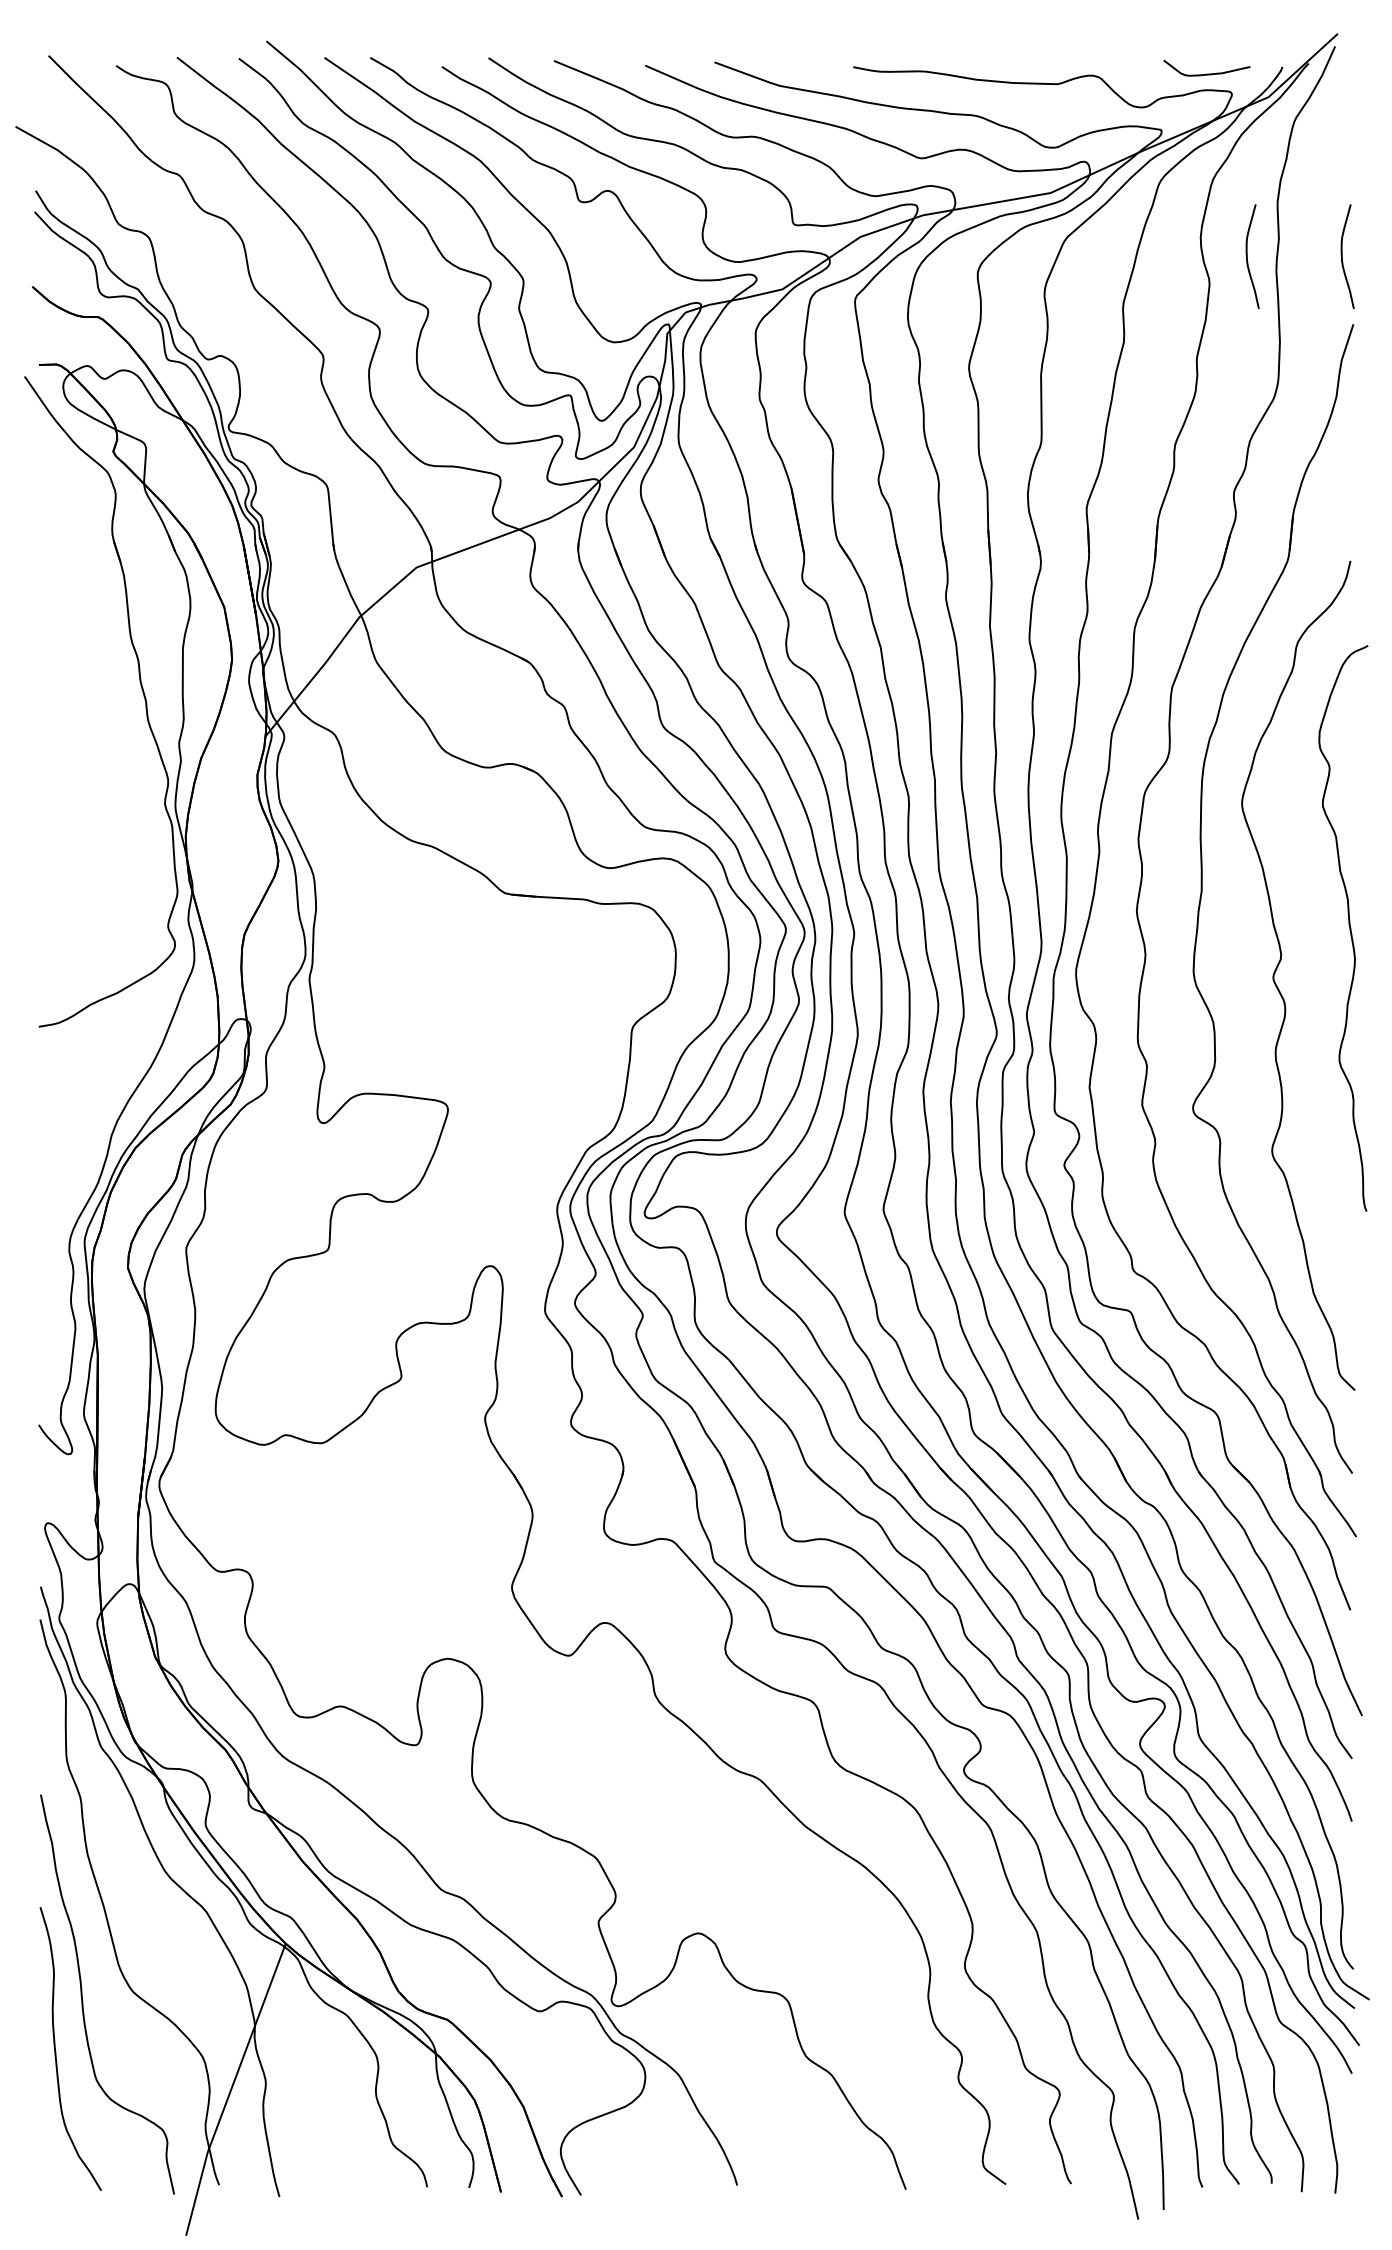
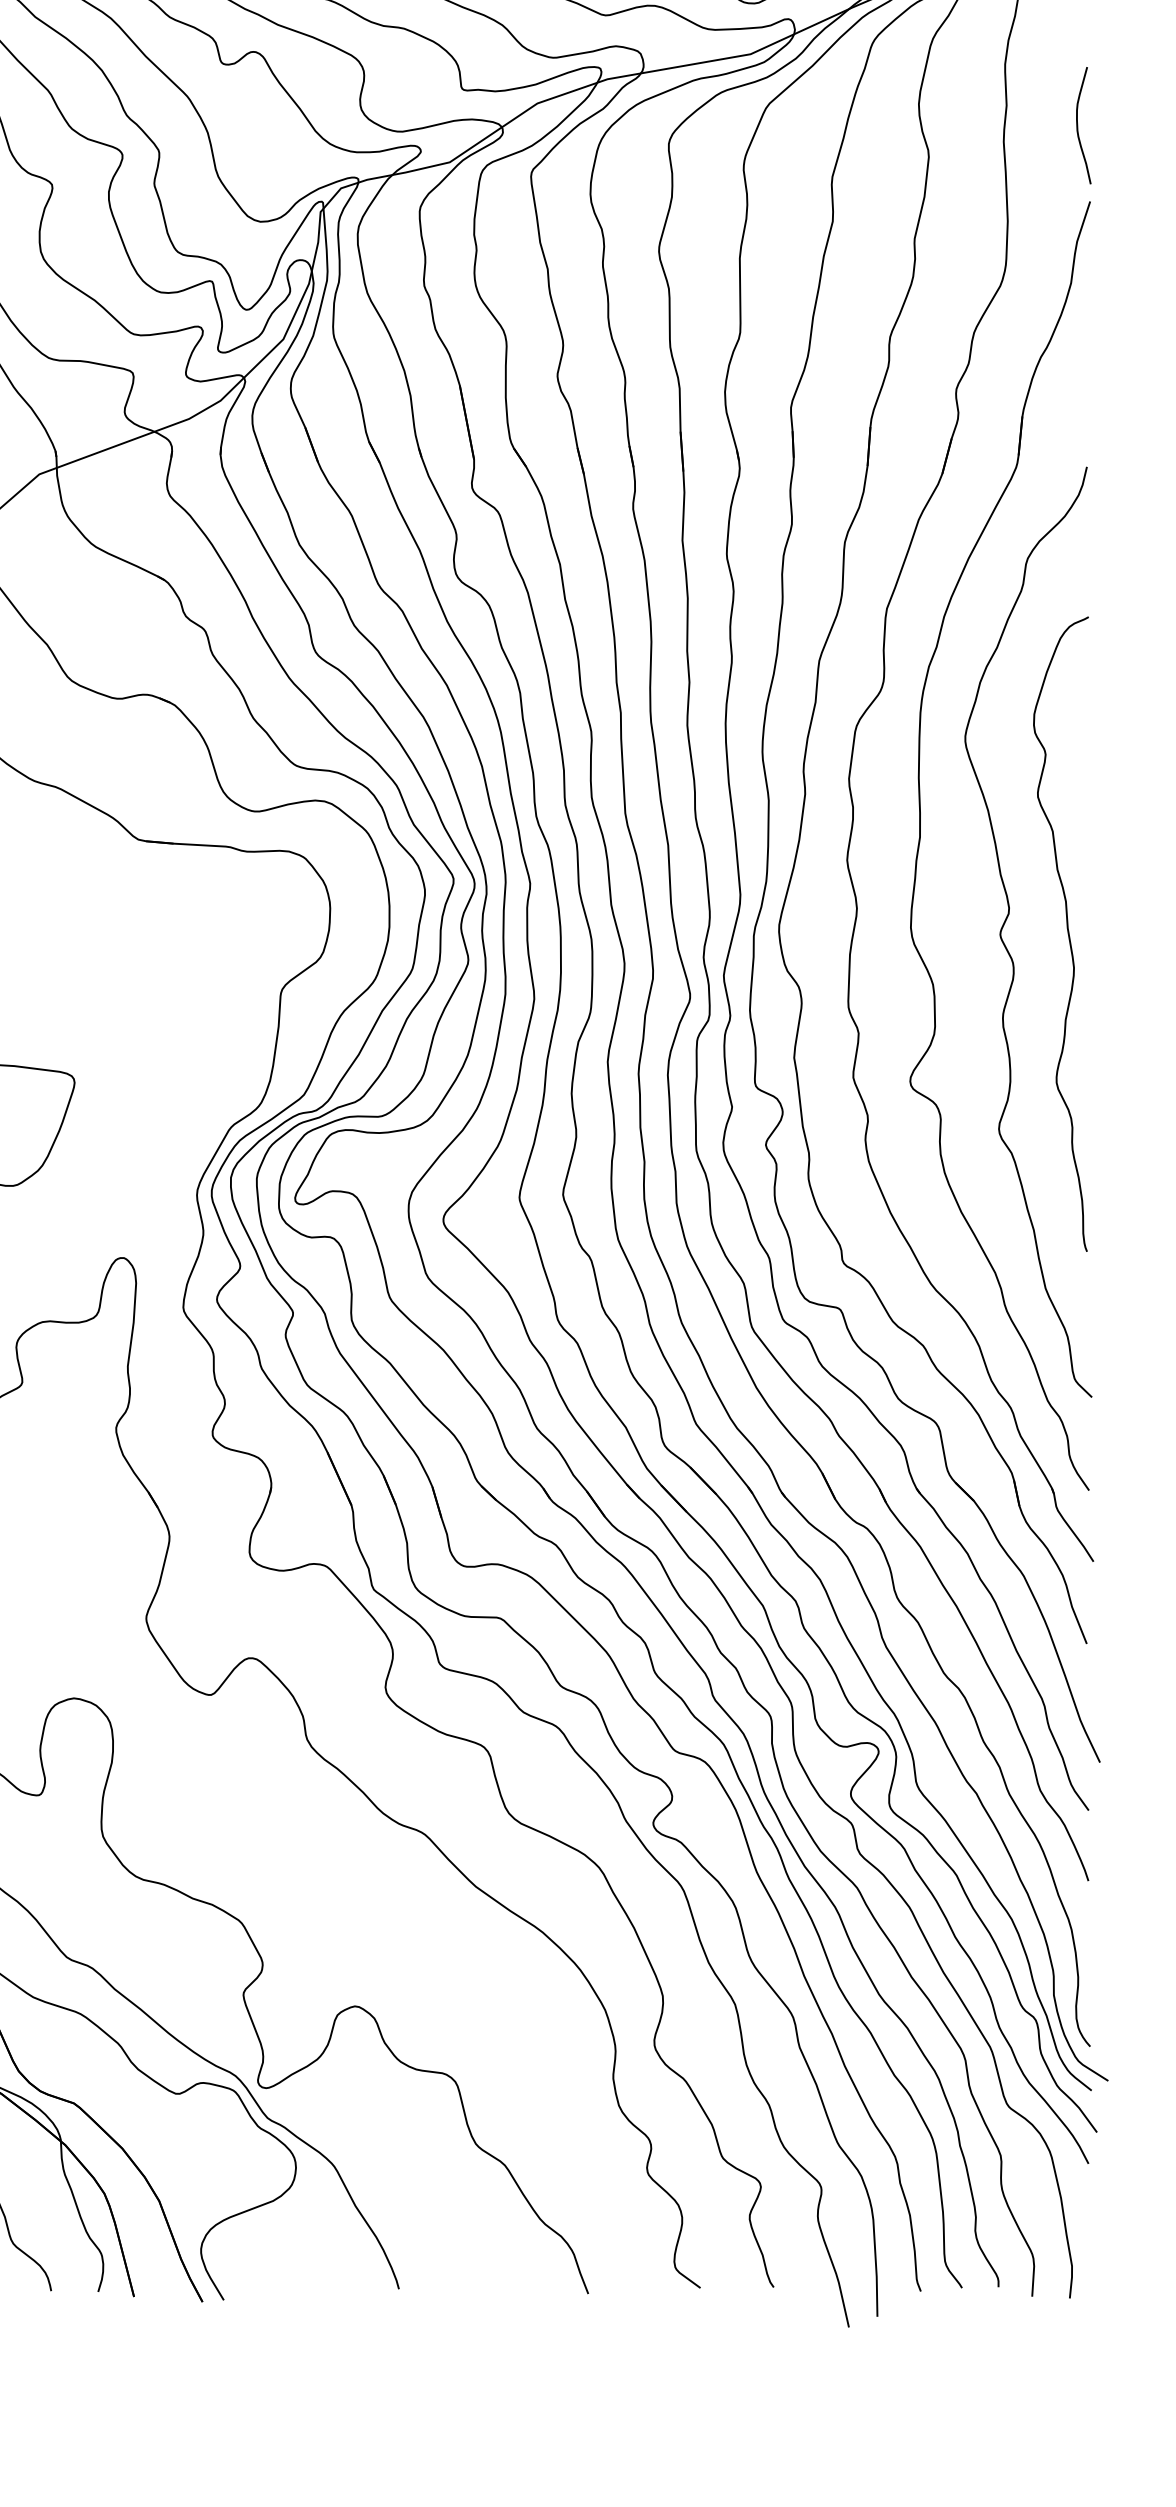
curve: (1247, 256) -> (971, 125), removed
curve: (1348, 925) -> (1066, 930), moved

